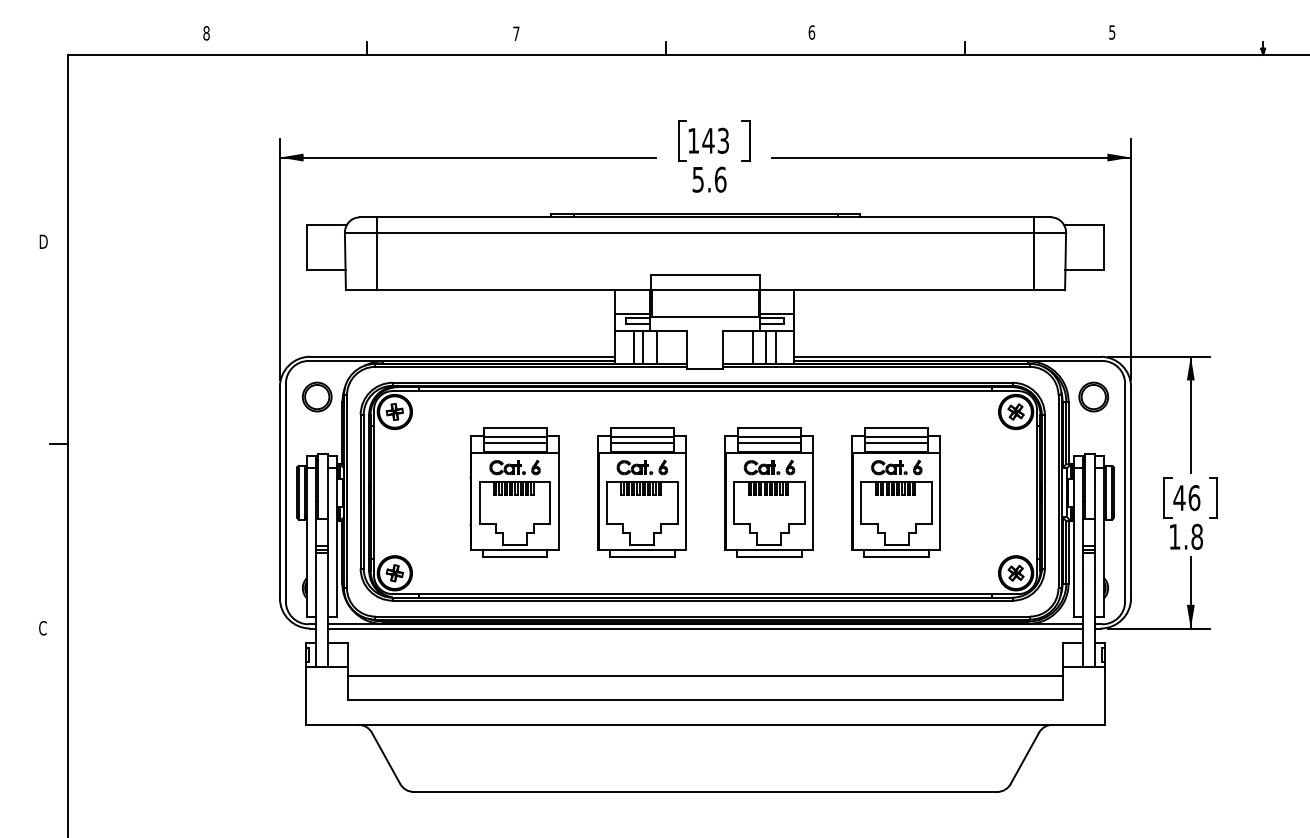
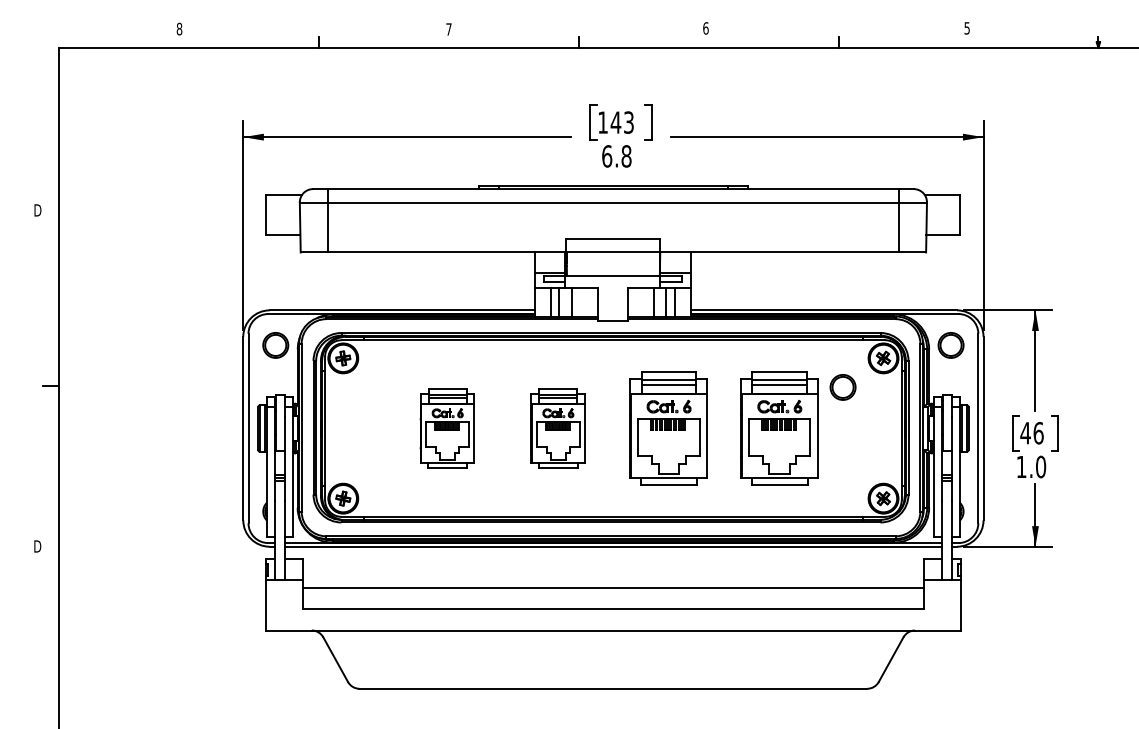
text: (709, 179) -> (616, 156), 5.6 -> 6.8
part: (968, 445) -> (842, 387), added
part: (514, 492) -> (447, 428), size x0.7
part: (641, 492) -> (557, 428), size x0.7
text: (1197, 537) -> (1041, 467), 1.8 -> 1.0
text: (43, 628) -> (37, 546), C -> D

